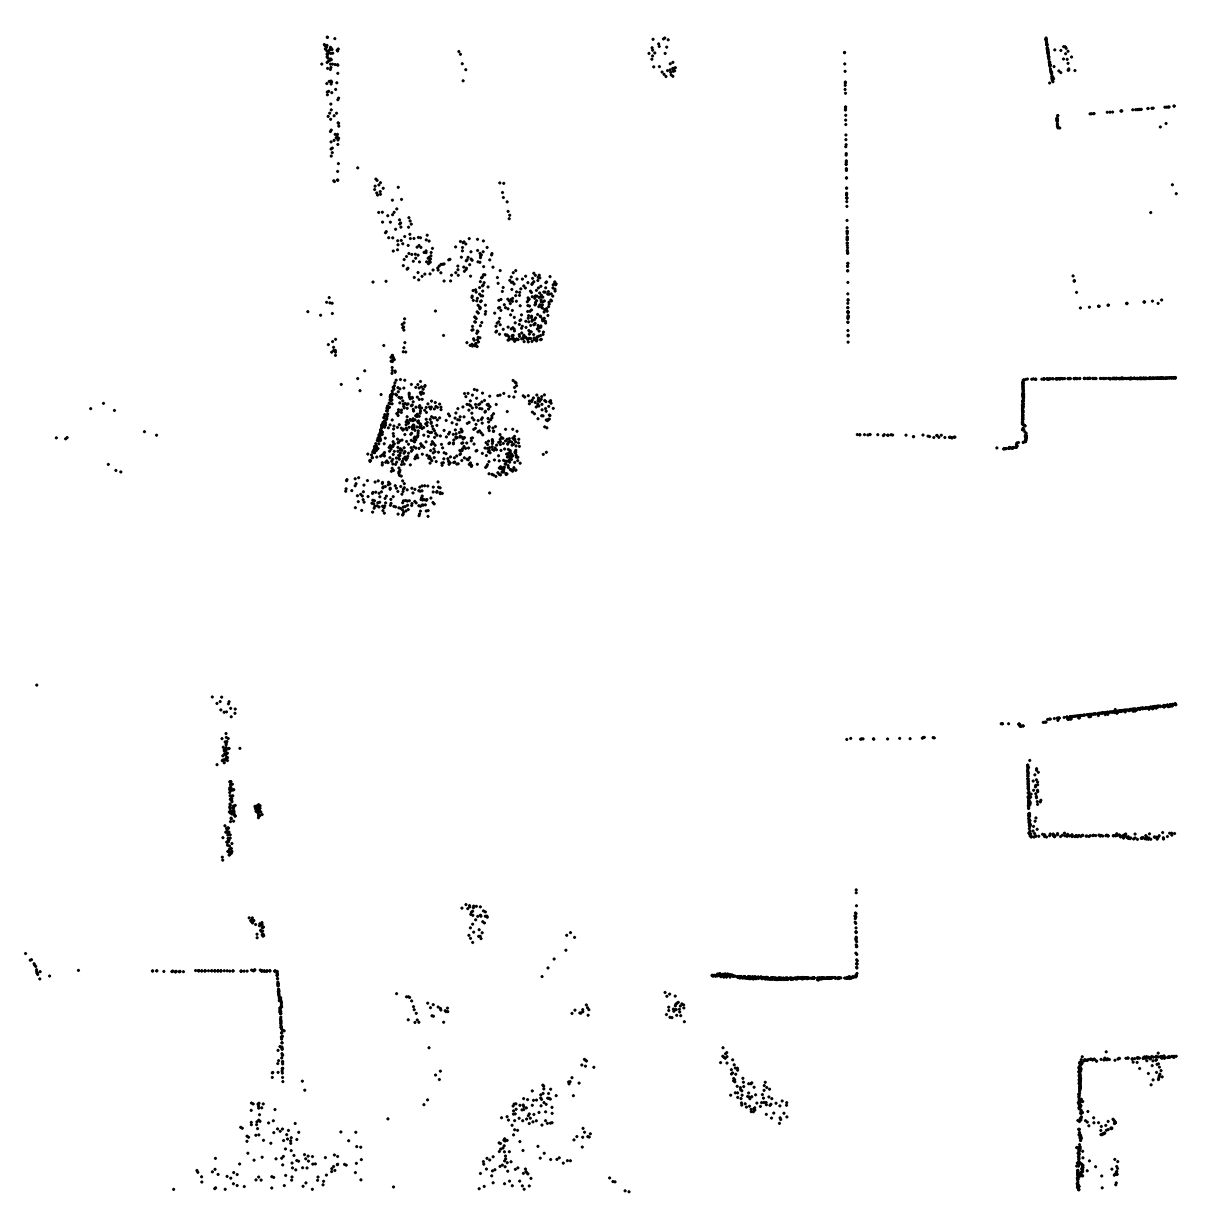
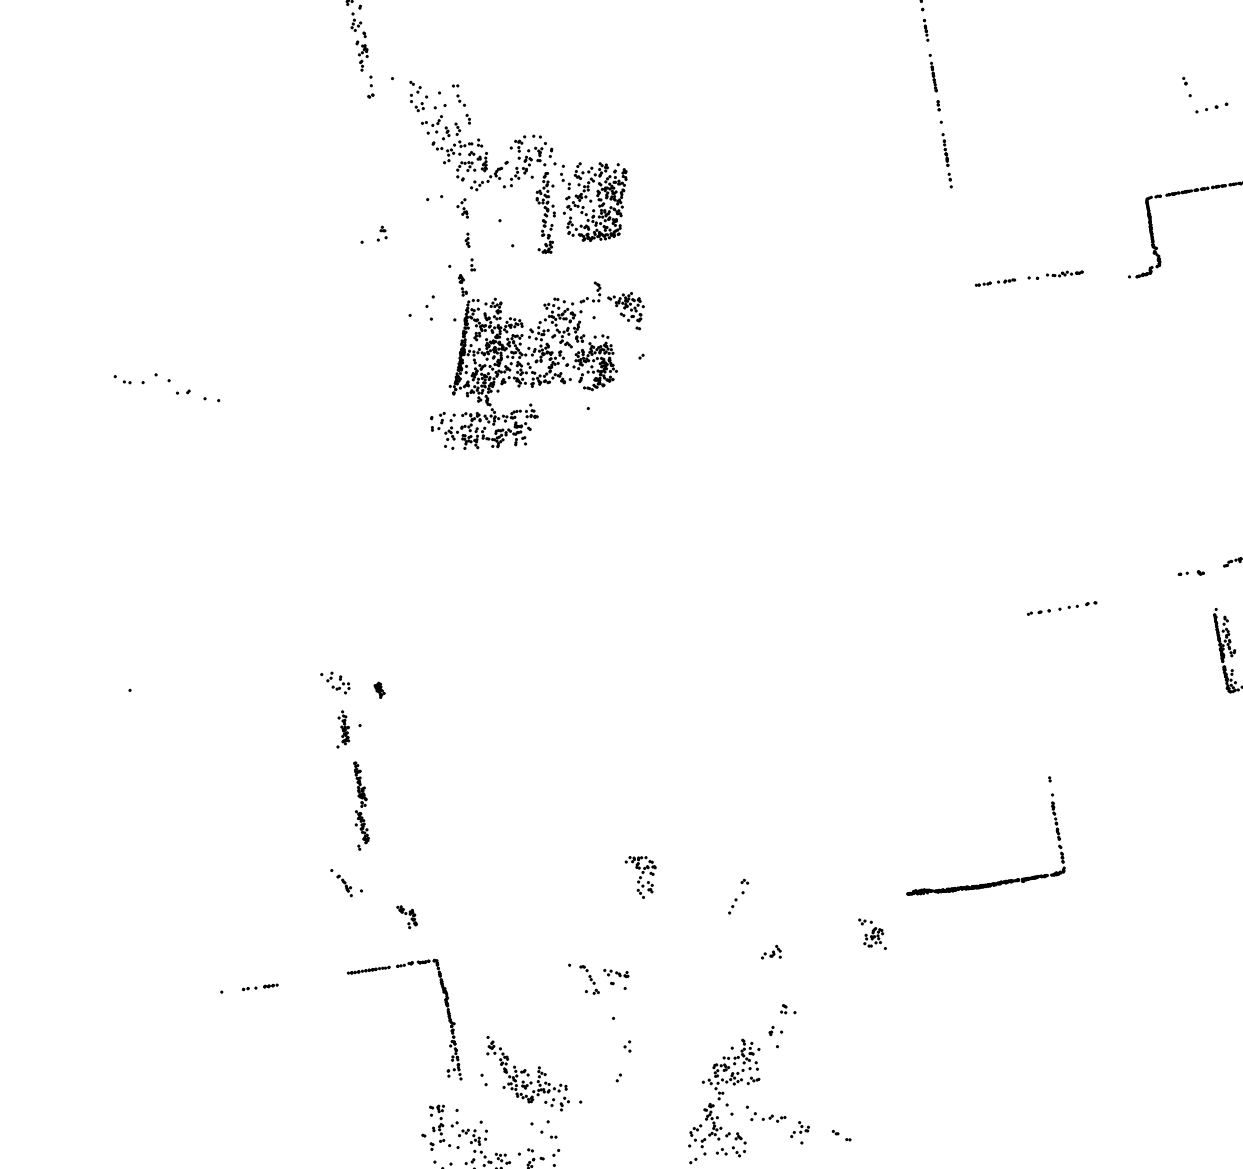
part: (378, 186) -> (418, 95), size x1.67
part: (504, 200) -> (461, 104), moved
part: (326, 306) -> (381, 233), size x0.62
part: (331, 346) -> (461, 208), moved
part: (61, 438) -> (183, 393), moved
part: (114, 467) -> (122, 378), moved
part: (890, 738) -> (1061, 608), size x0.71
part: (258, 811) -> (379, 690), moved
part: (558, 954) -> (738, 896), size x0.62
part: (37, 966) -> (346, 882), moved
part: (167, 971) -> (259, 987), moved
part: (753, 1085) -> (527, 1073), moved
part: (581, 1137) -> (799, 1132), moved
part: (618, 1184) -> (840, 1135), size x0.71

